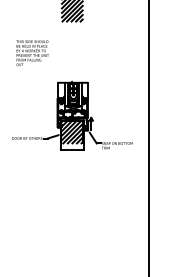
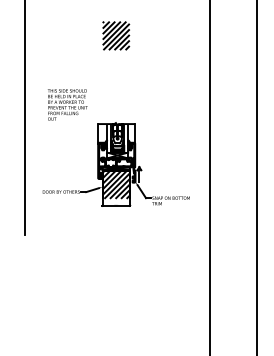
text: (32, 52) -> (67, 104), moved

